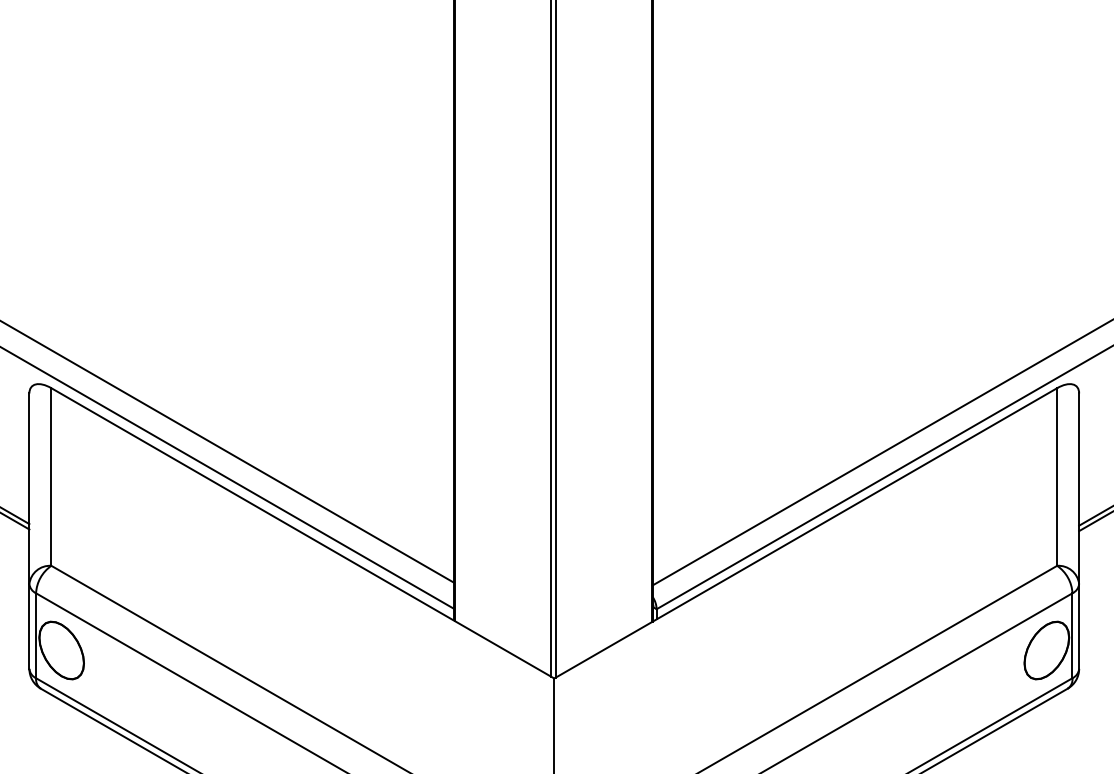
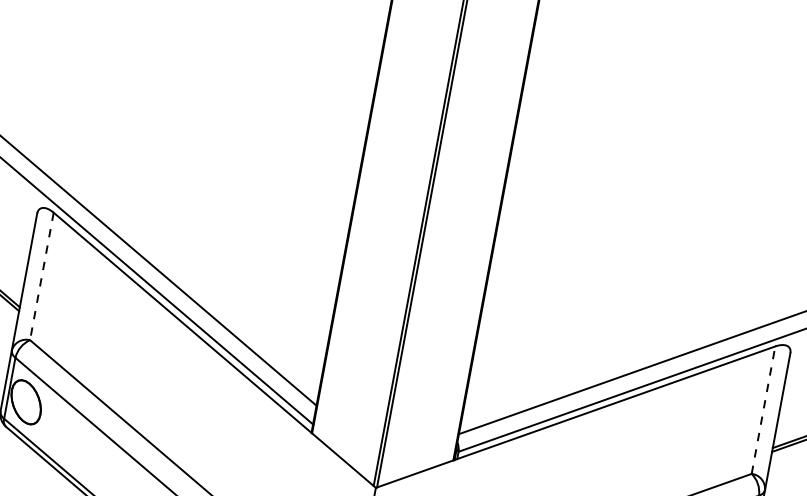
line: (51, 477) -> (41, 276), solid -> dashed
line: (1057, 477) -> (763, 410), solid -> dashed

